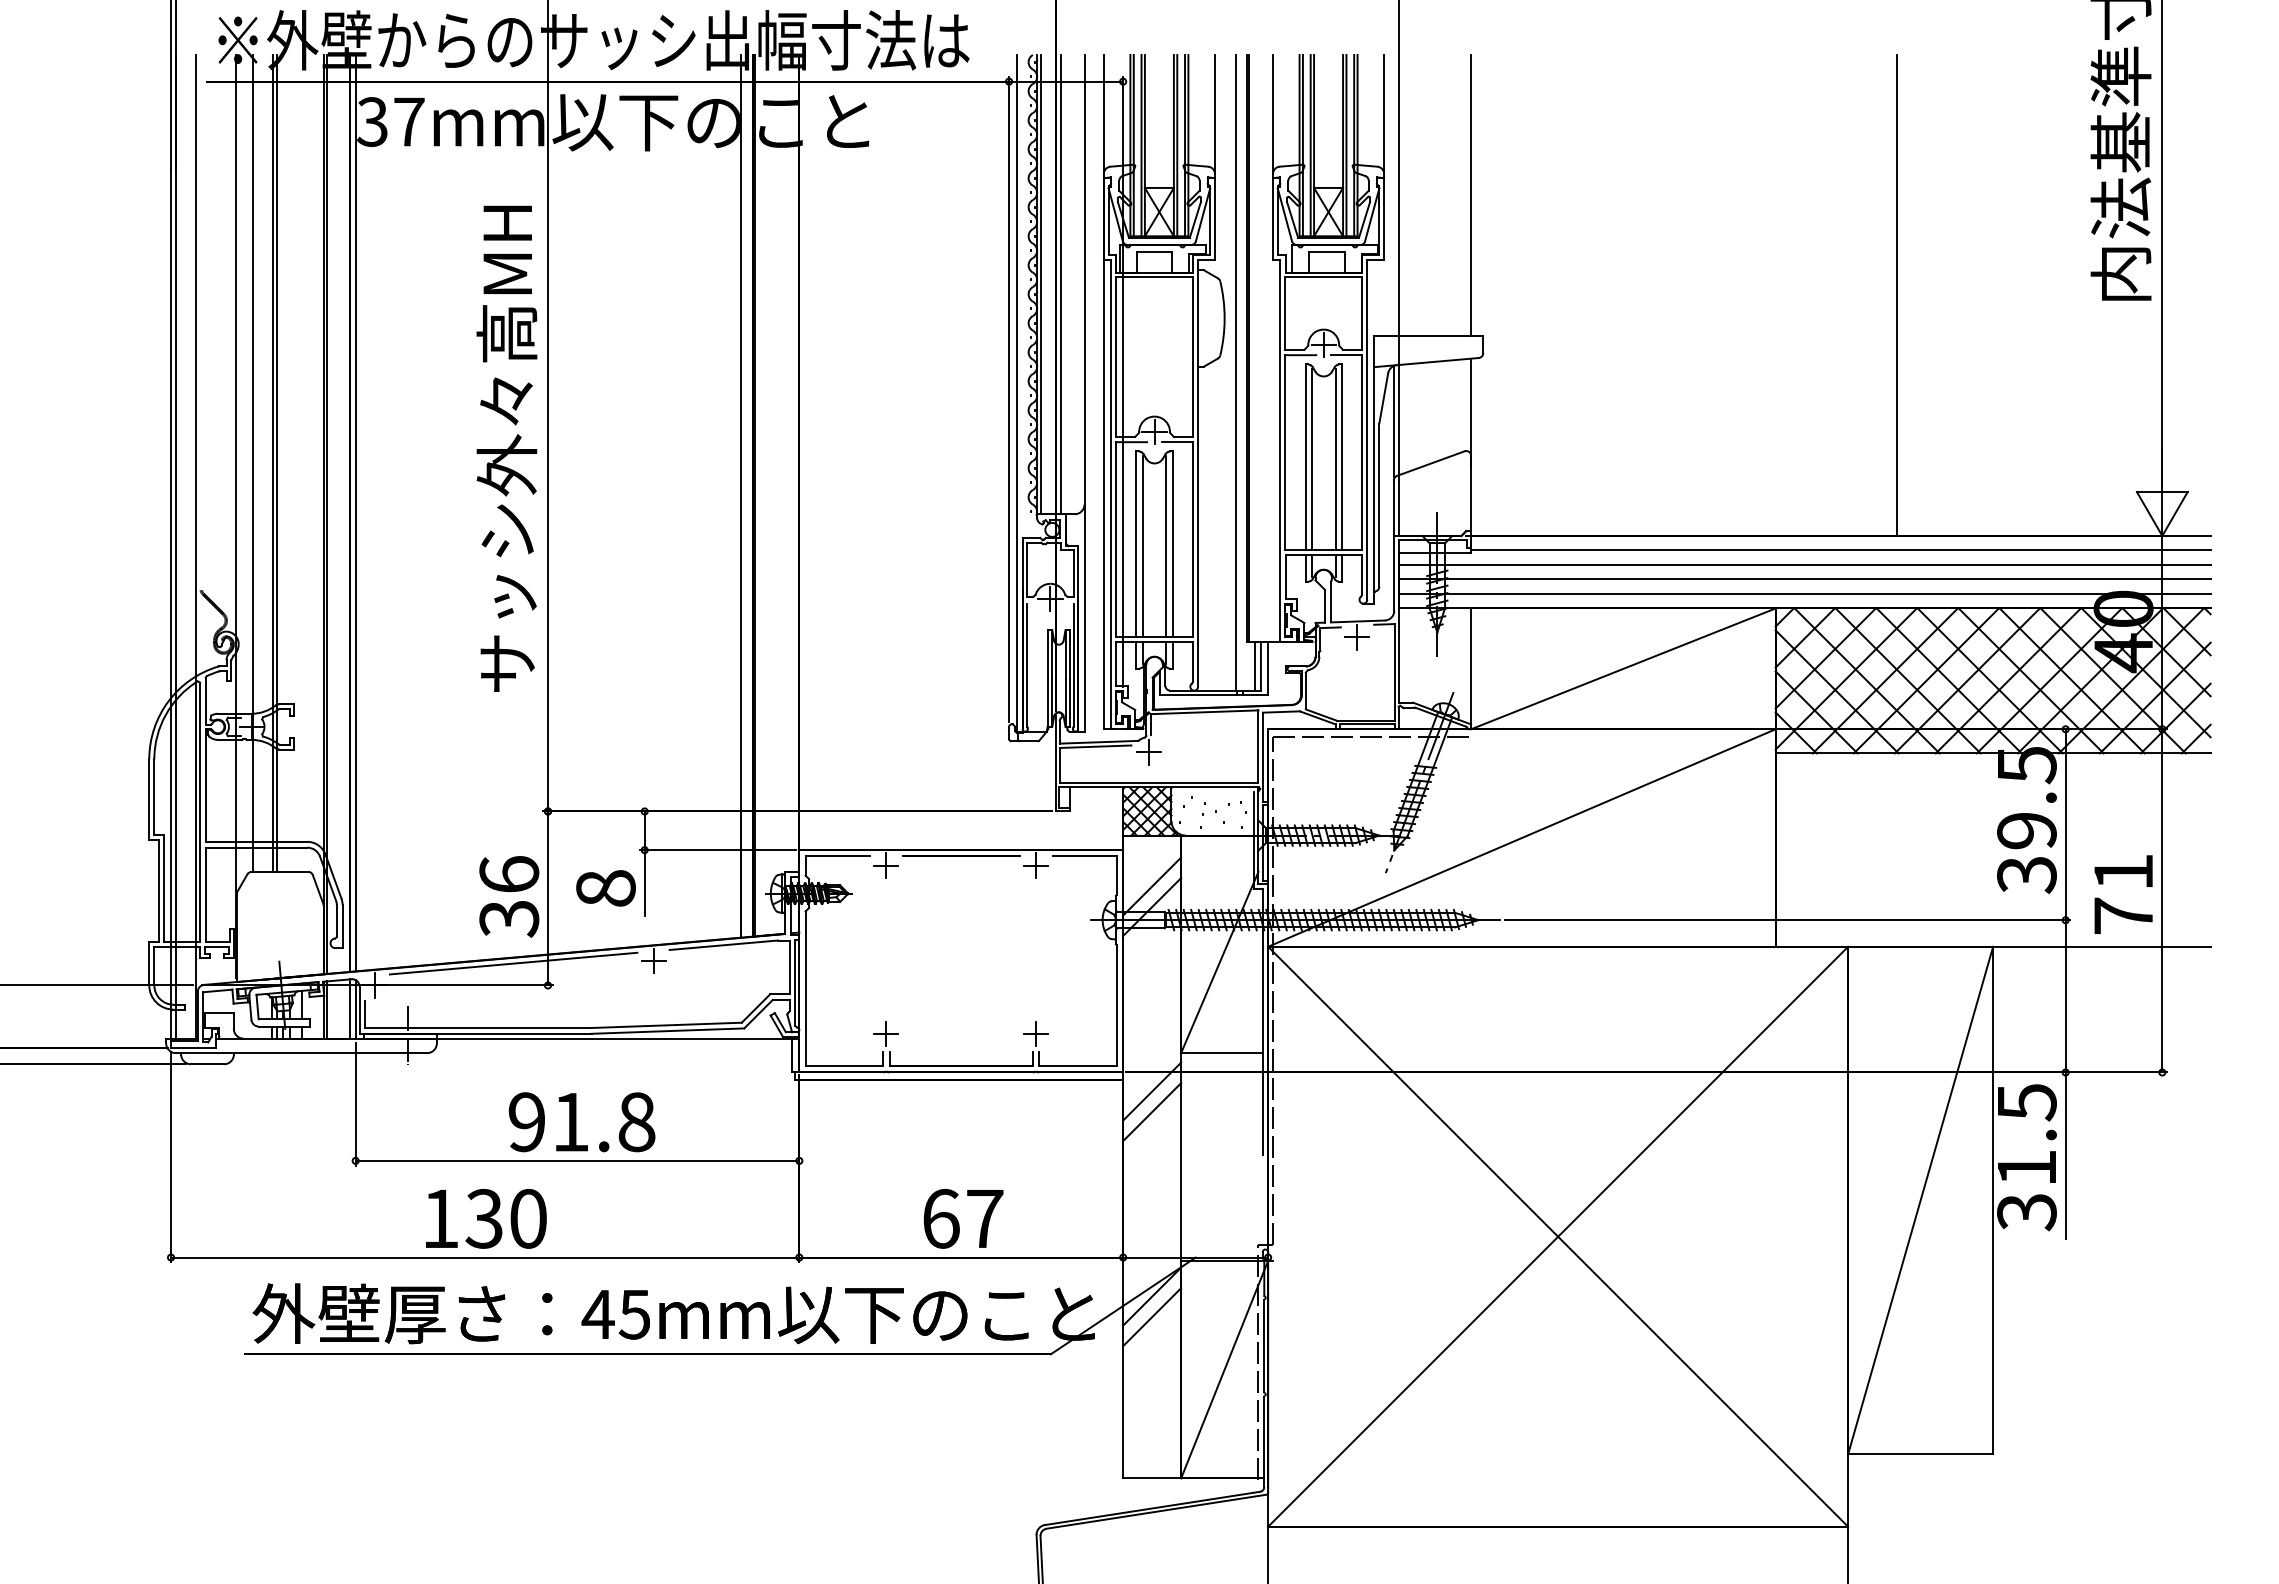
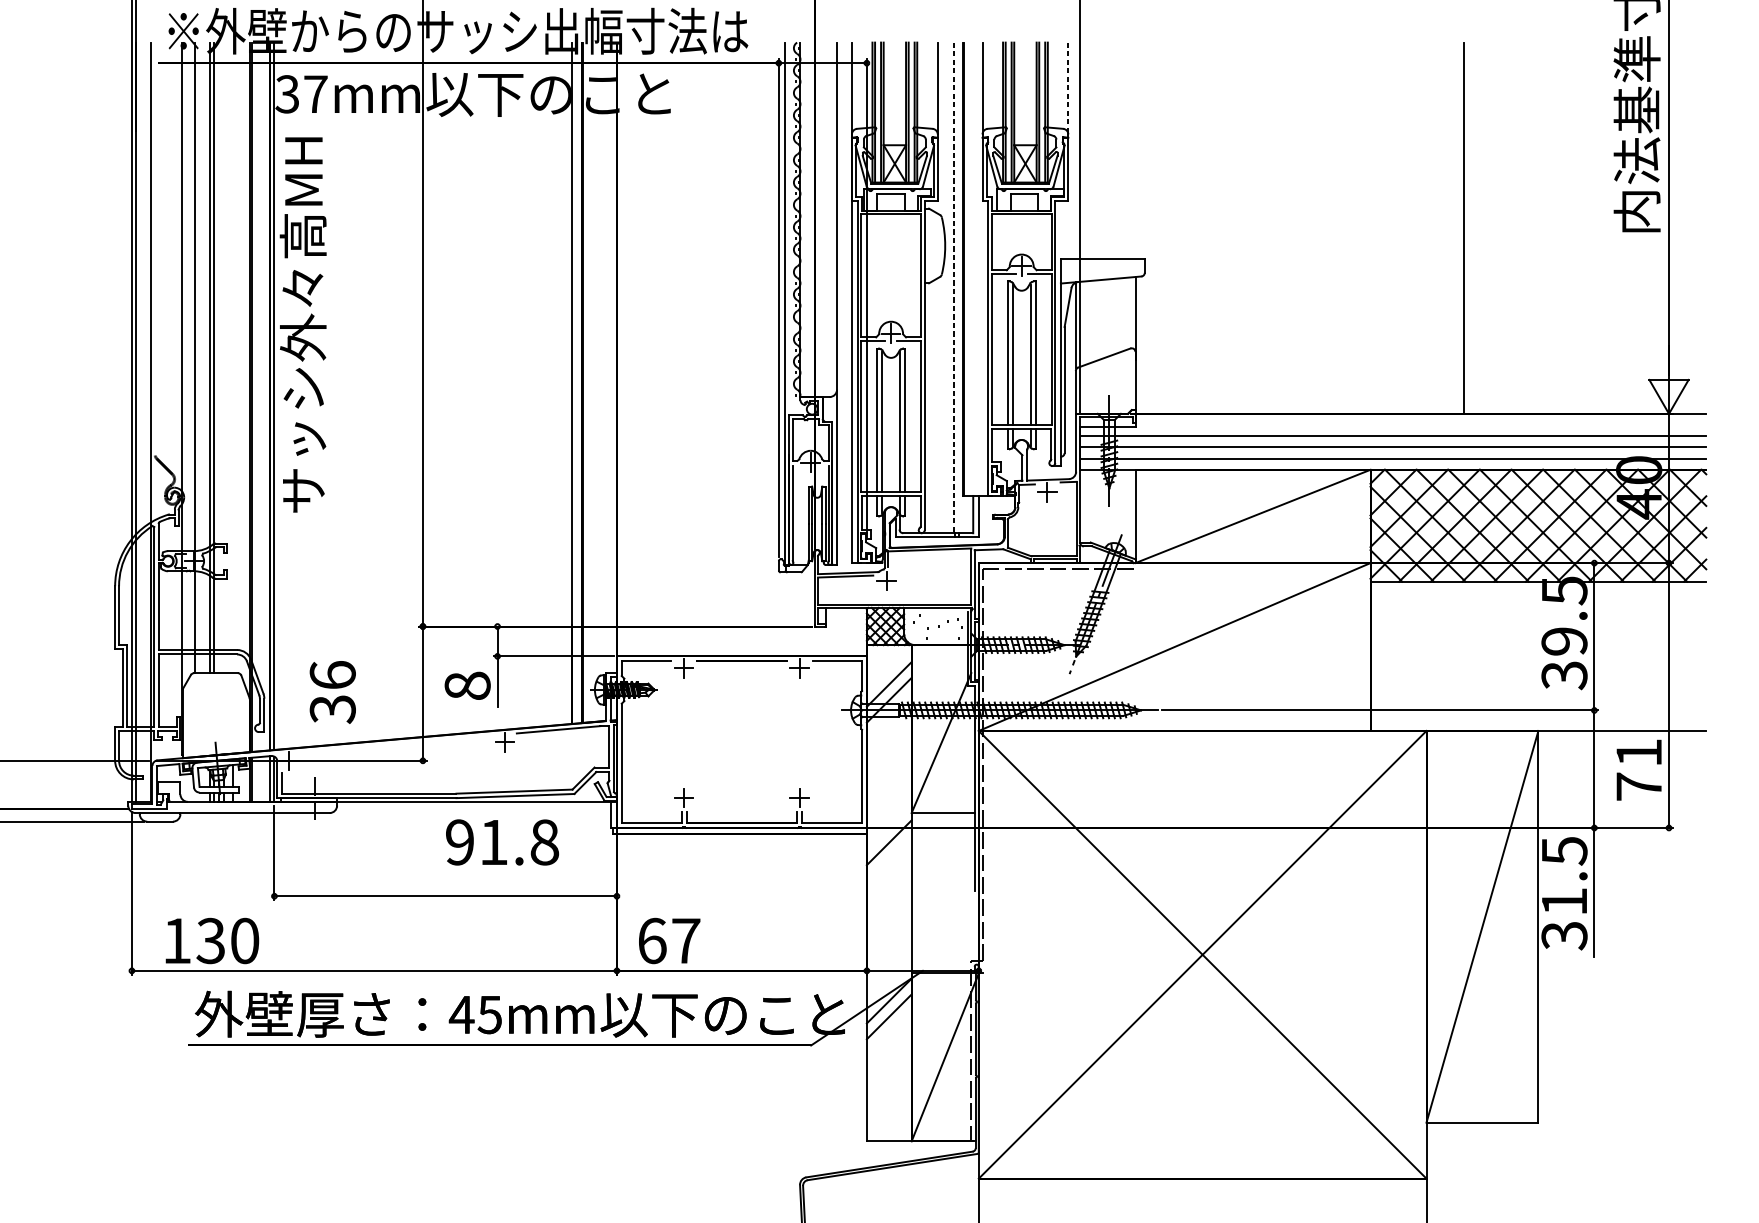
line: (1384, 114) -> (1068, 88), solid -> dashed
line: (1471, 194) -> (1135, 150), removed
line: (1041, 284) -> (803, 219), removed
line: (1061, 284) -> (819, 219), removed
line: (1236, 372) -> (954, 287), solid -> dashed
text: (506, 448) -> (302, 324), moved
line: (1840, 550) -> (1420, 425), removed
line: (1254, 666) -> (968, 514), removed
text: (2123, 894) -> (1639, 770), moved
text: (509, 896) -> (332, 692), moved
line: (513, 963) -> (396, 743), removed
line: (1152, 1112) -> (889, 858), removed
text: (581, 1122) -> (502, 842), moved
text: (486, 1218) -> (212, 940), moved
text: (963, 1218) -> (669, 940), moved

